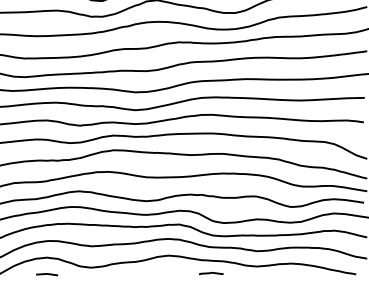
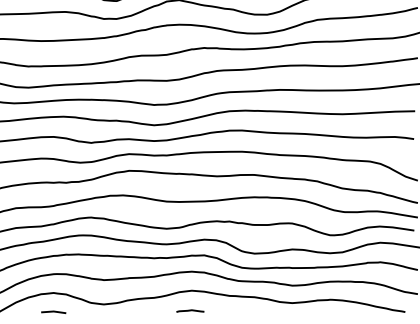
curve: (211, 273) -> (190, 311), moved

